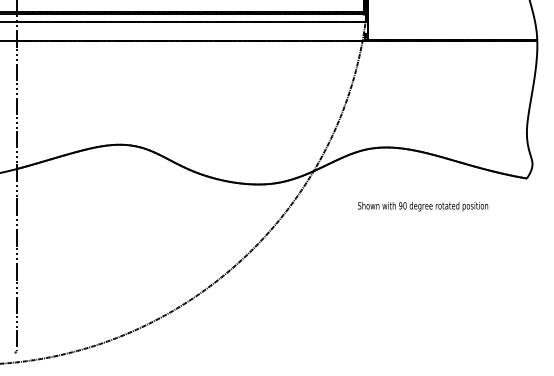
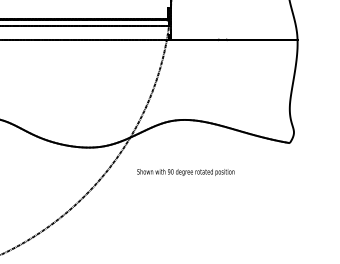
text: (423, 206) -> (186, 172), moved

